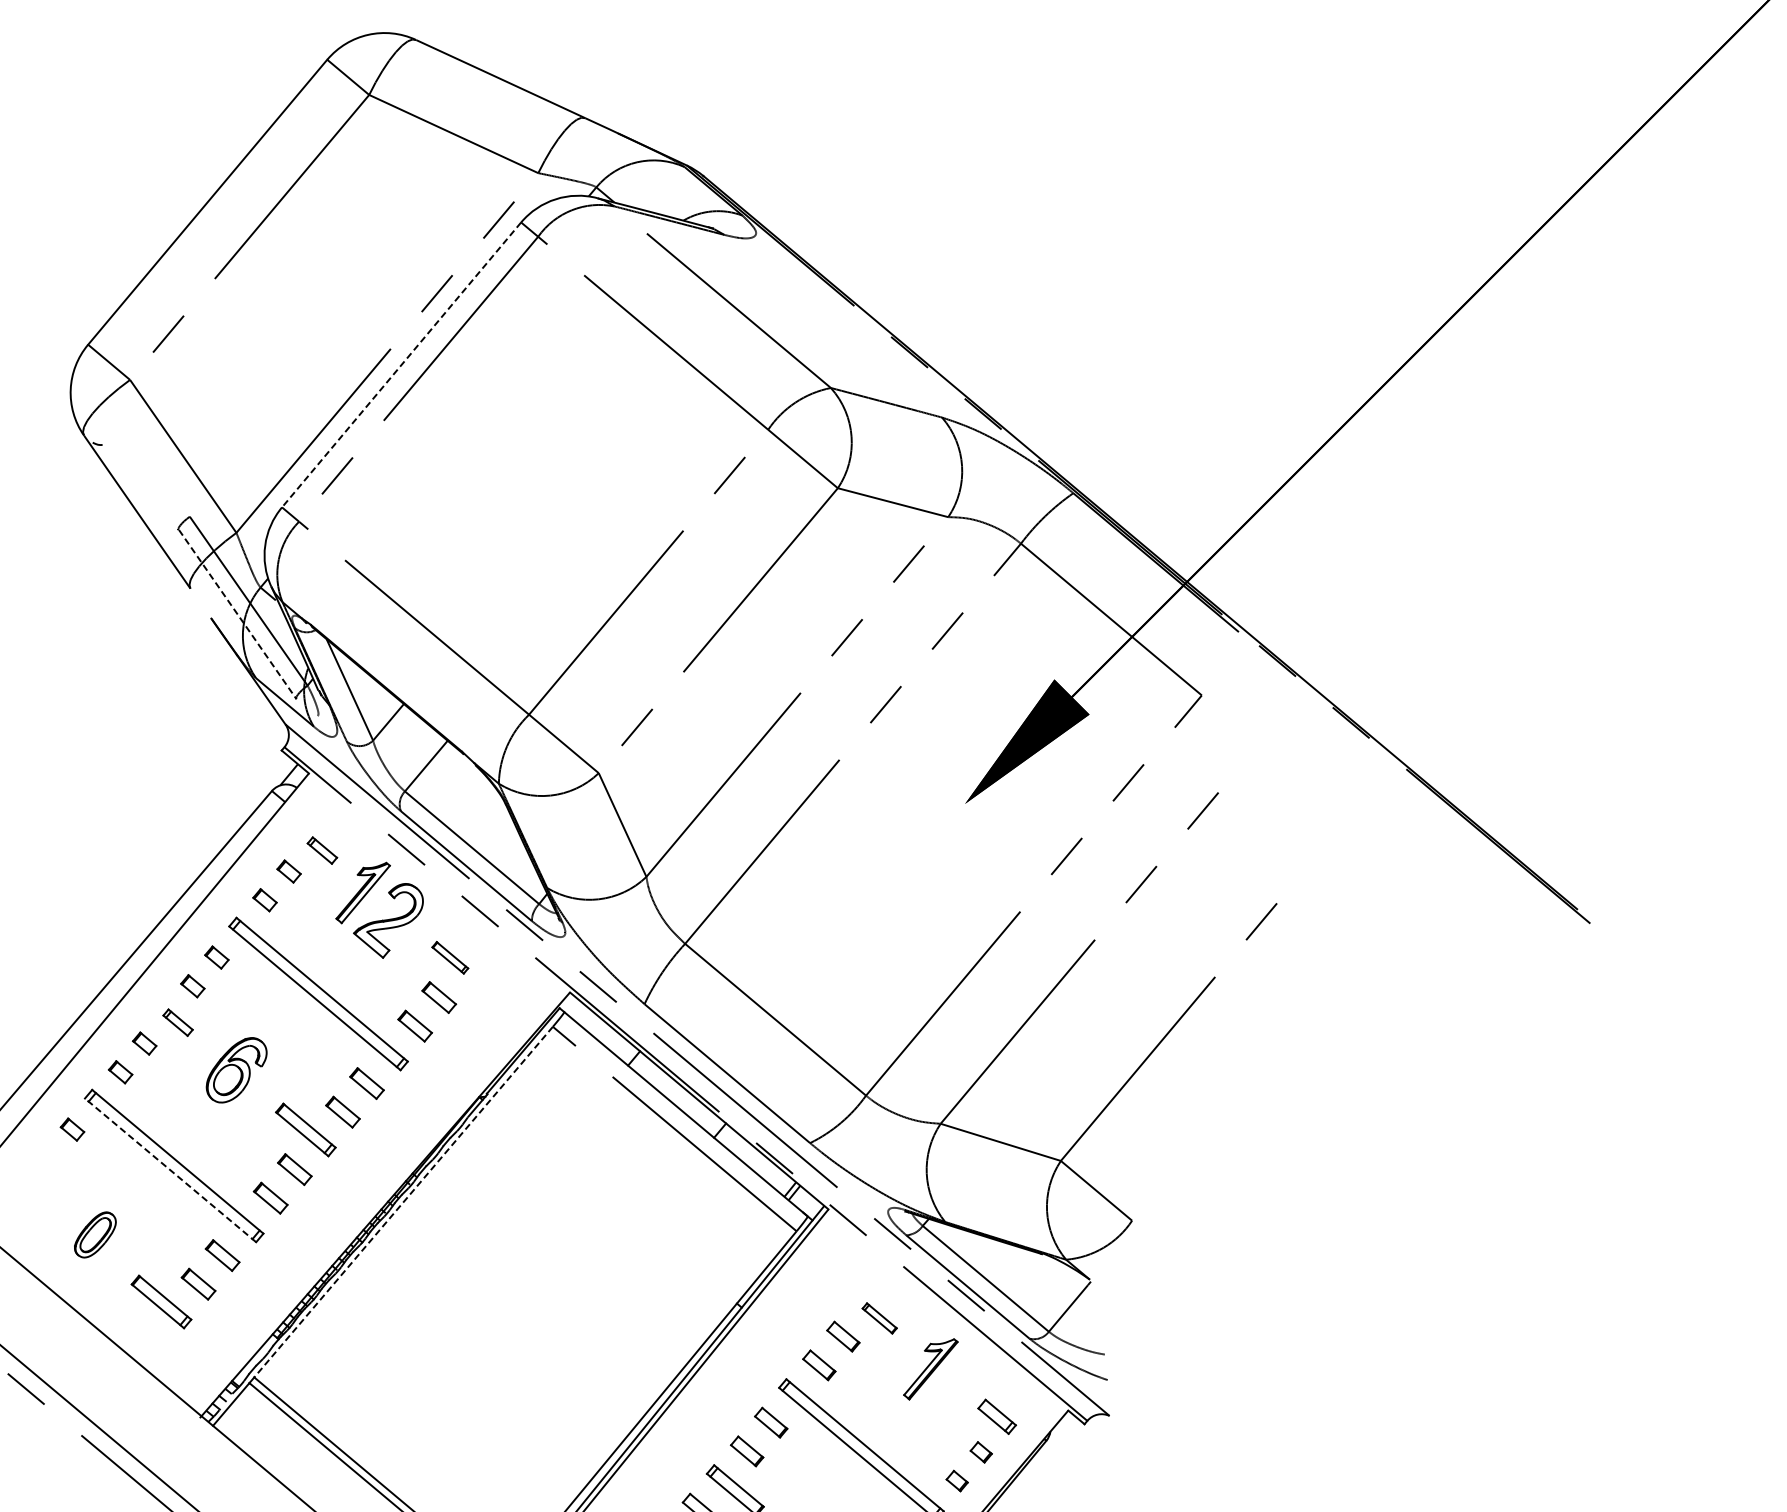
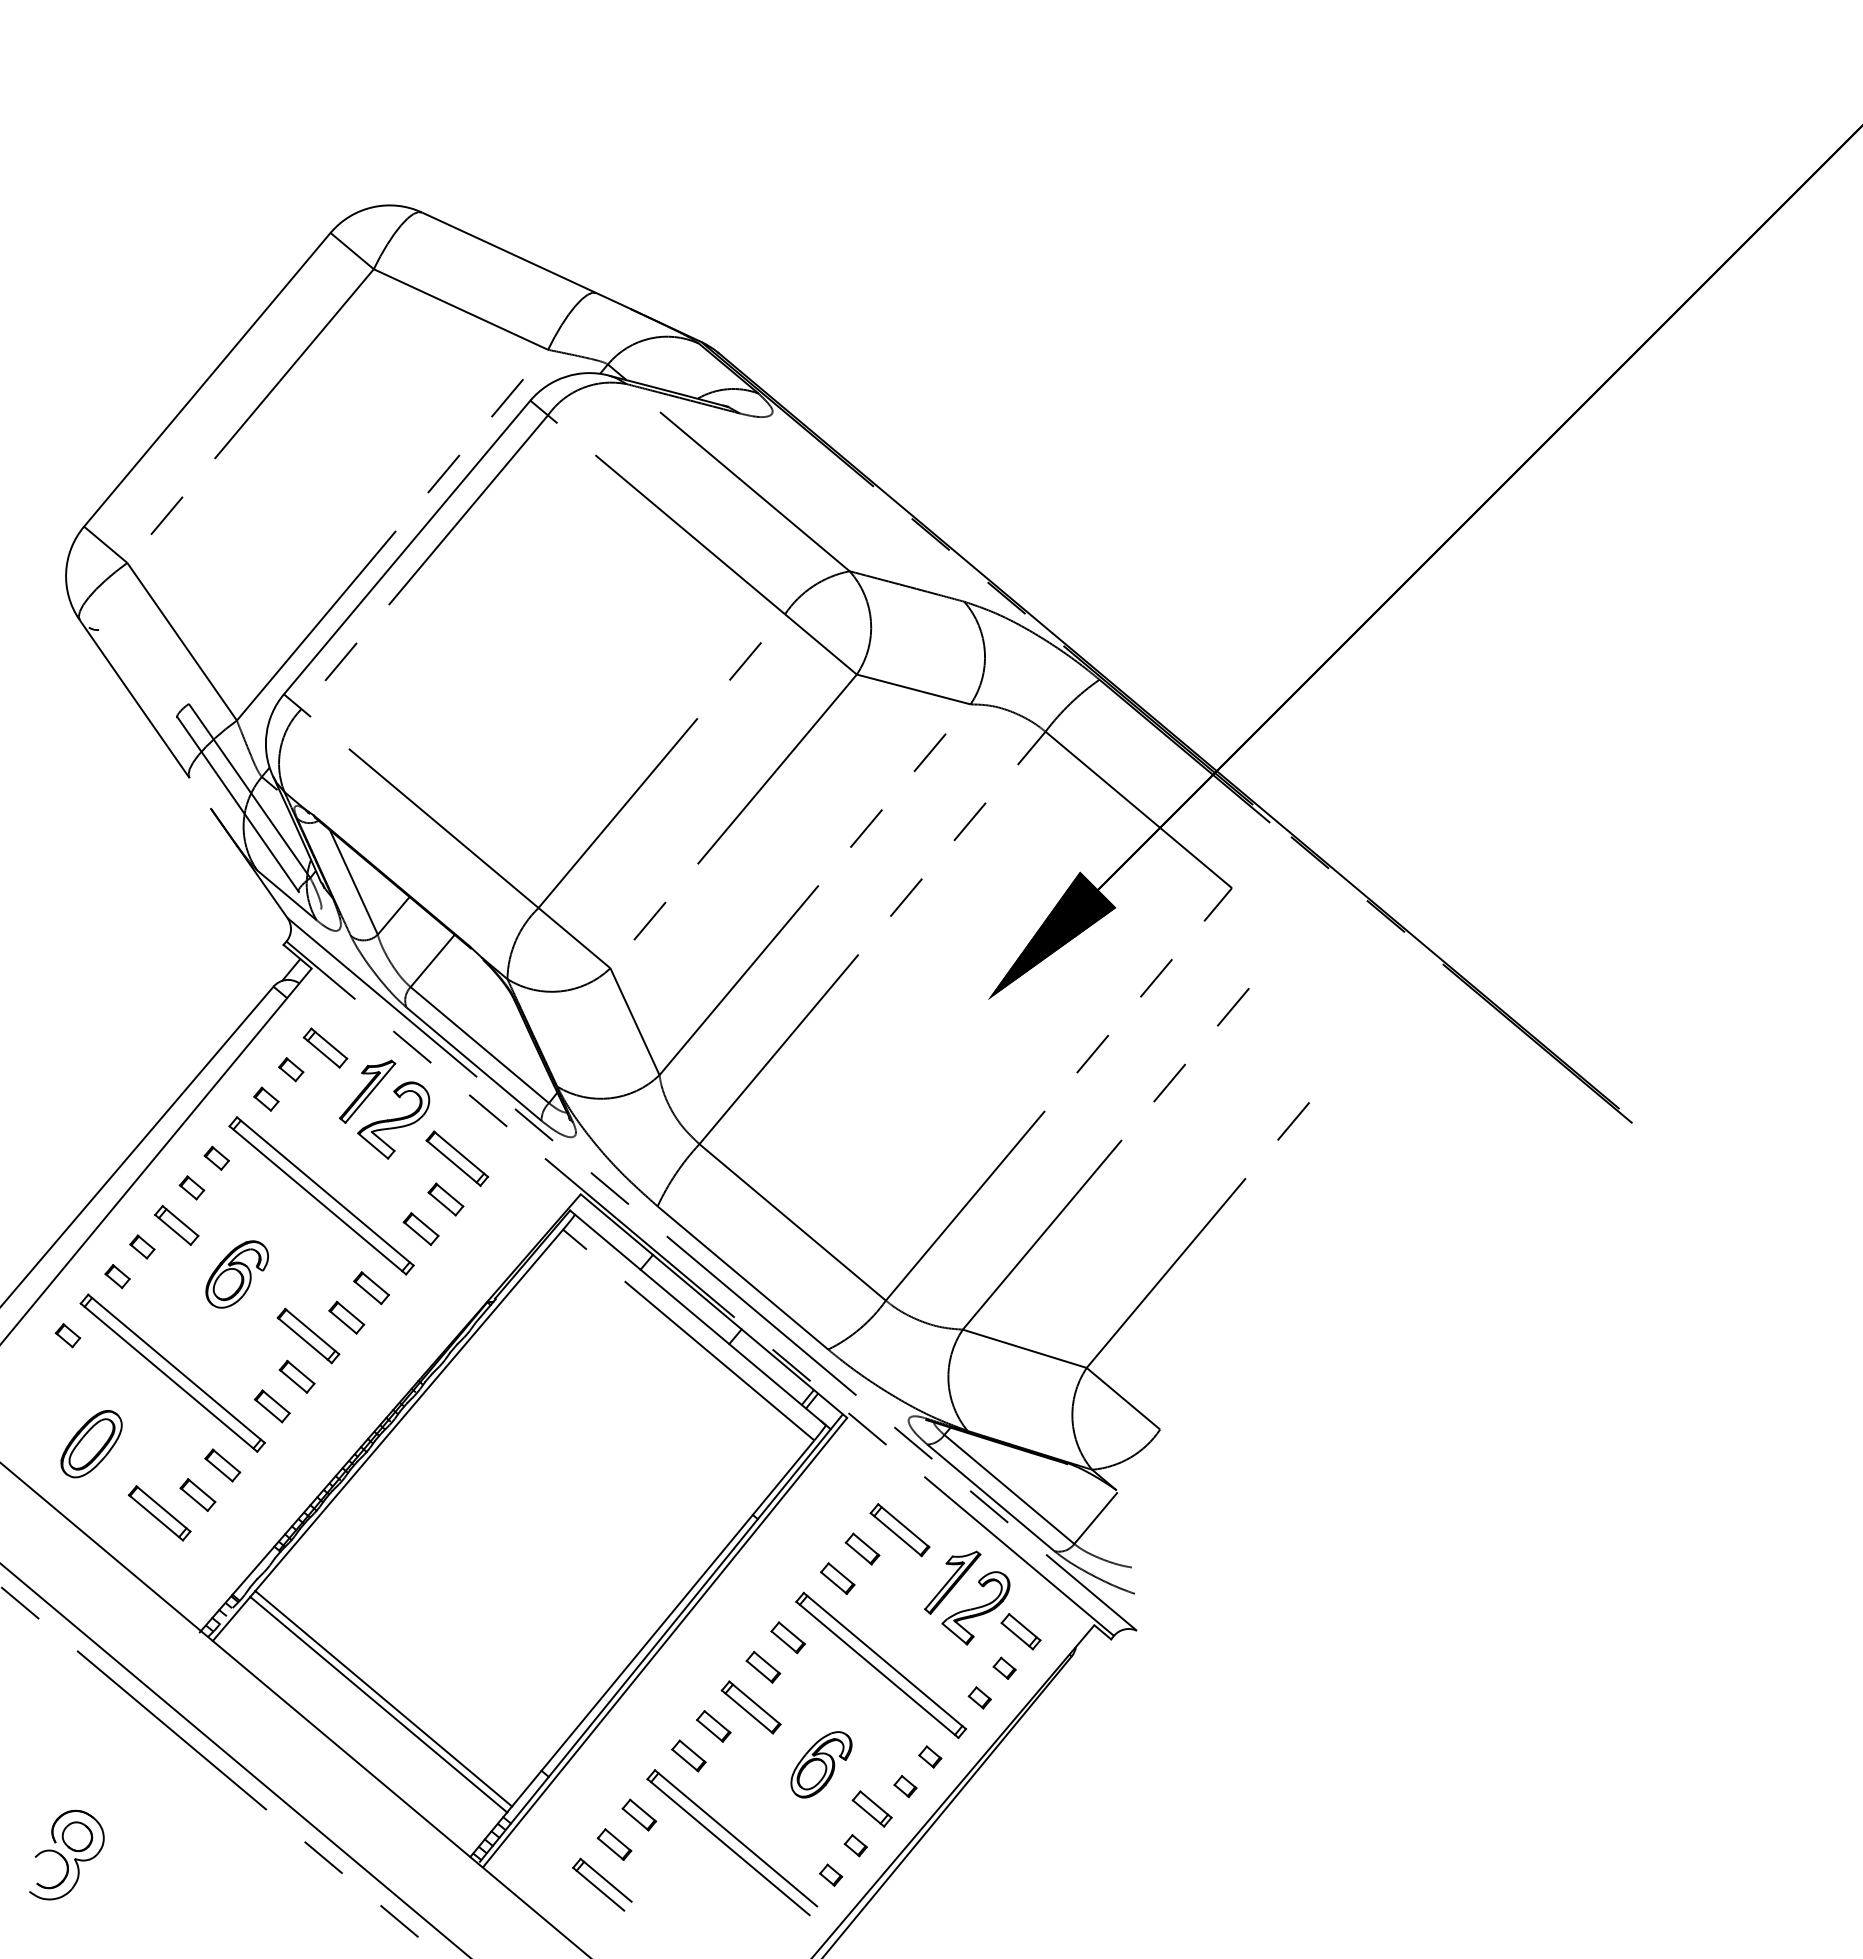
line: (401, 364) -> (407, 547), dashed -> solid
line: (237, 615) -> (238, 805), dashed -> solid
part: (322, 850) -> (325, 1047), size x1.43
part: (450, 957) -> (457, 1158), size x1.67
part: (177, 1022) -> (176, 1225), size x1.43
line: (170, 1170) -> (168, 1377), dashed -> solid
line: (402, 1202) -> (408, 1410), dashed -> solid
part: (95, 1235) -> (91, 1444), size x1.43
part: (879, 1318) -> (899, 1530), size x1.67
part: (952, 1394) -> (975, 1608), added

